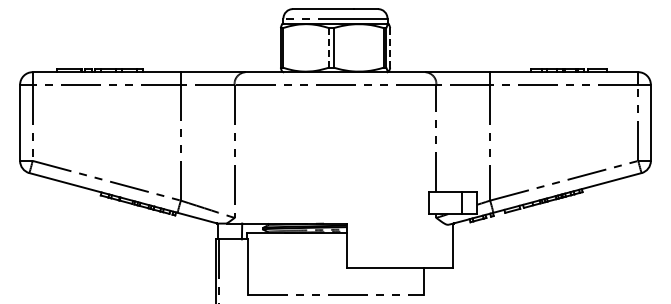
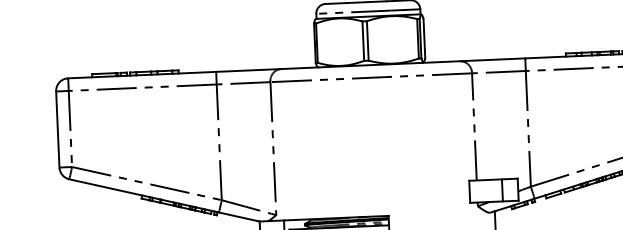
line: (329, 47) -> (363, 40), dashed -> solid
line: (390, 47) -> (424, 38), dashed -> solid

